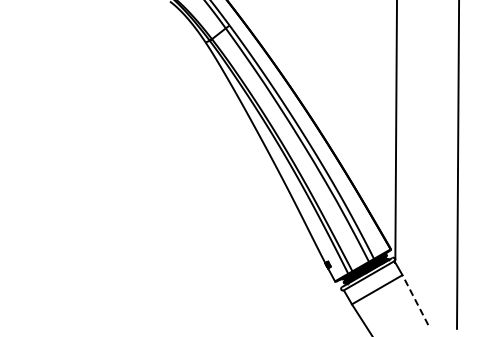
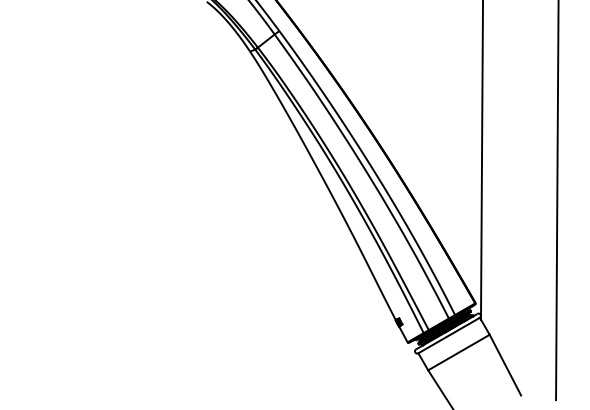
line: (415, 299) -> (505, 364), dashed -> solid

